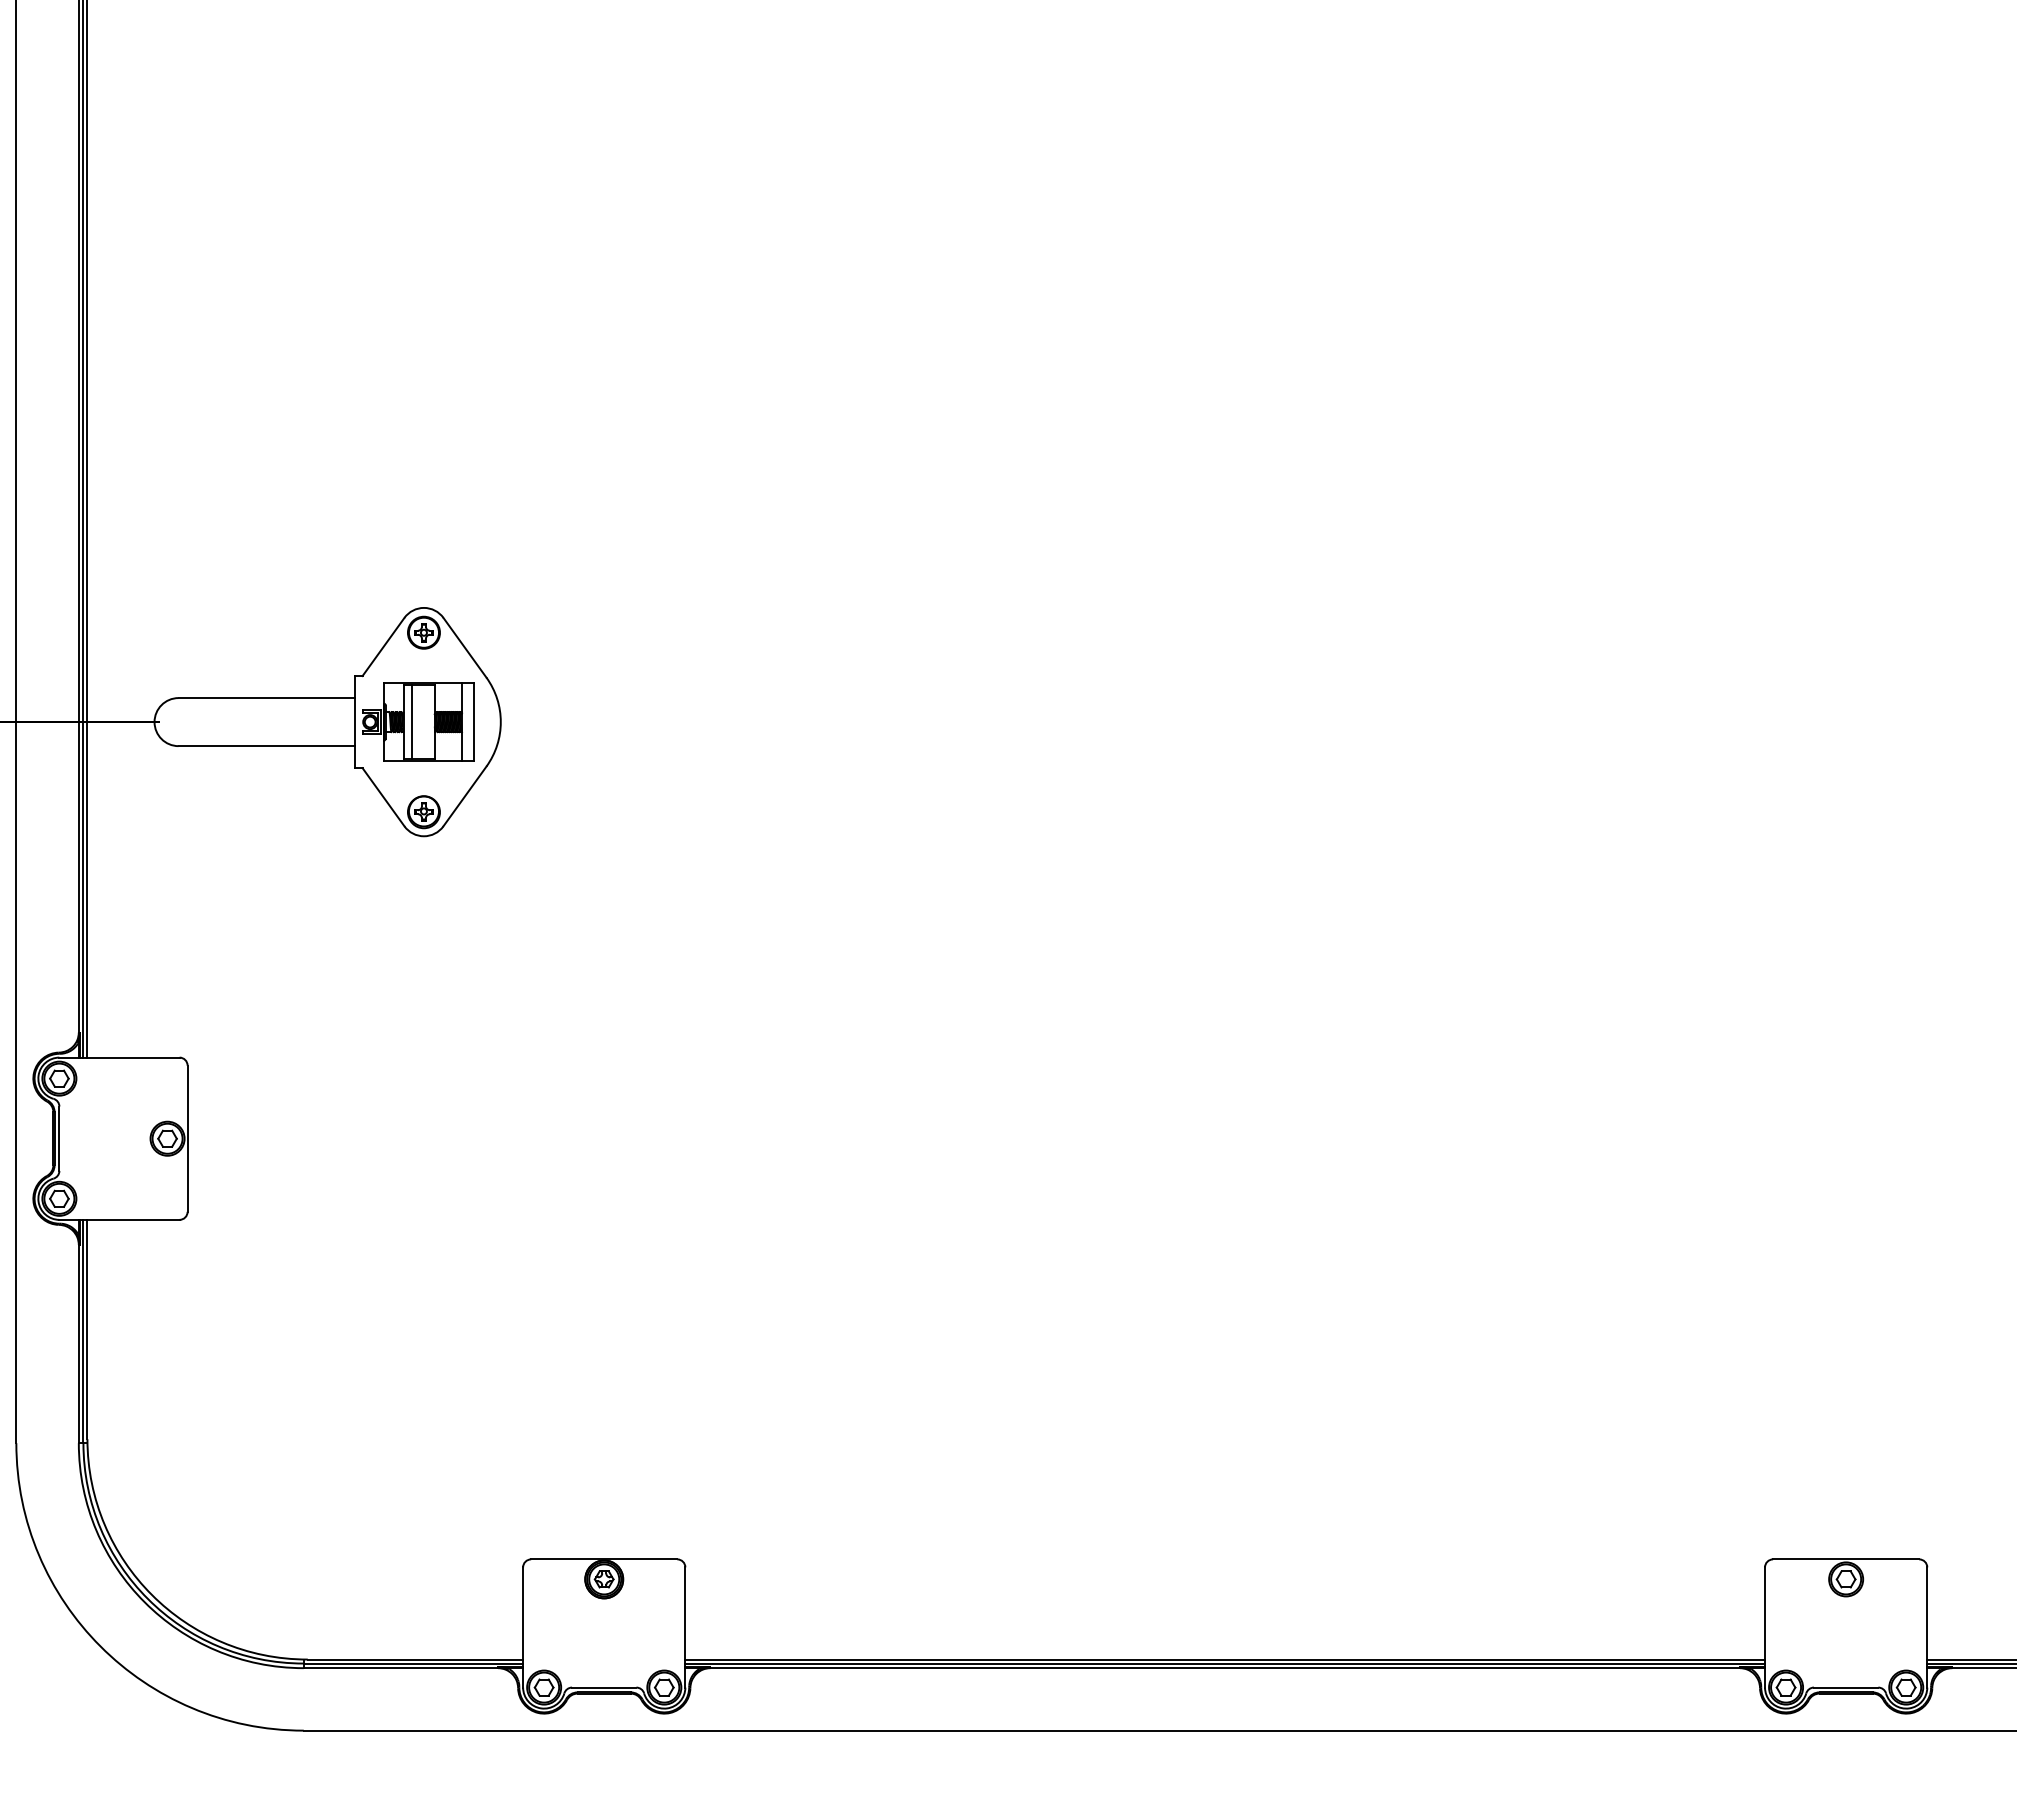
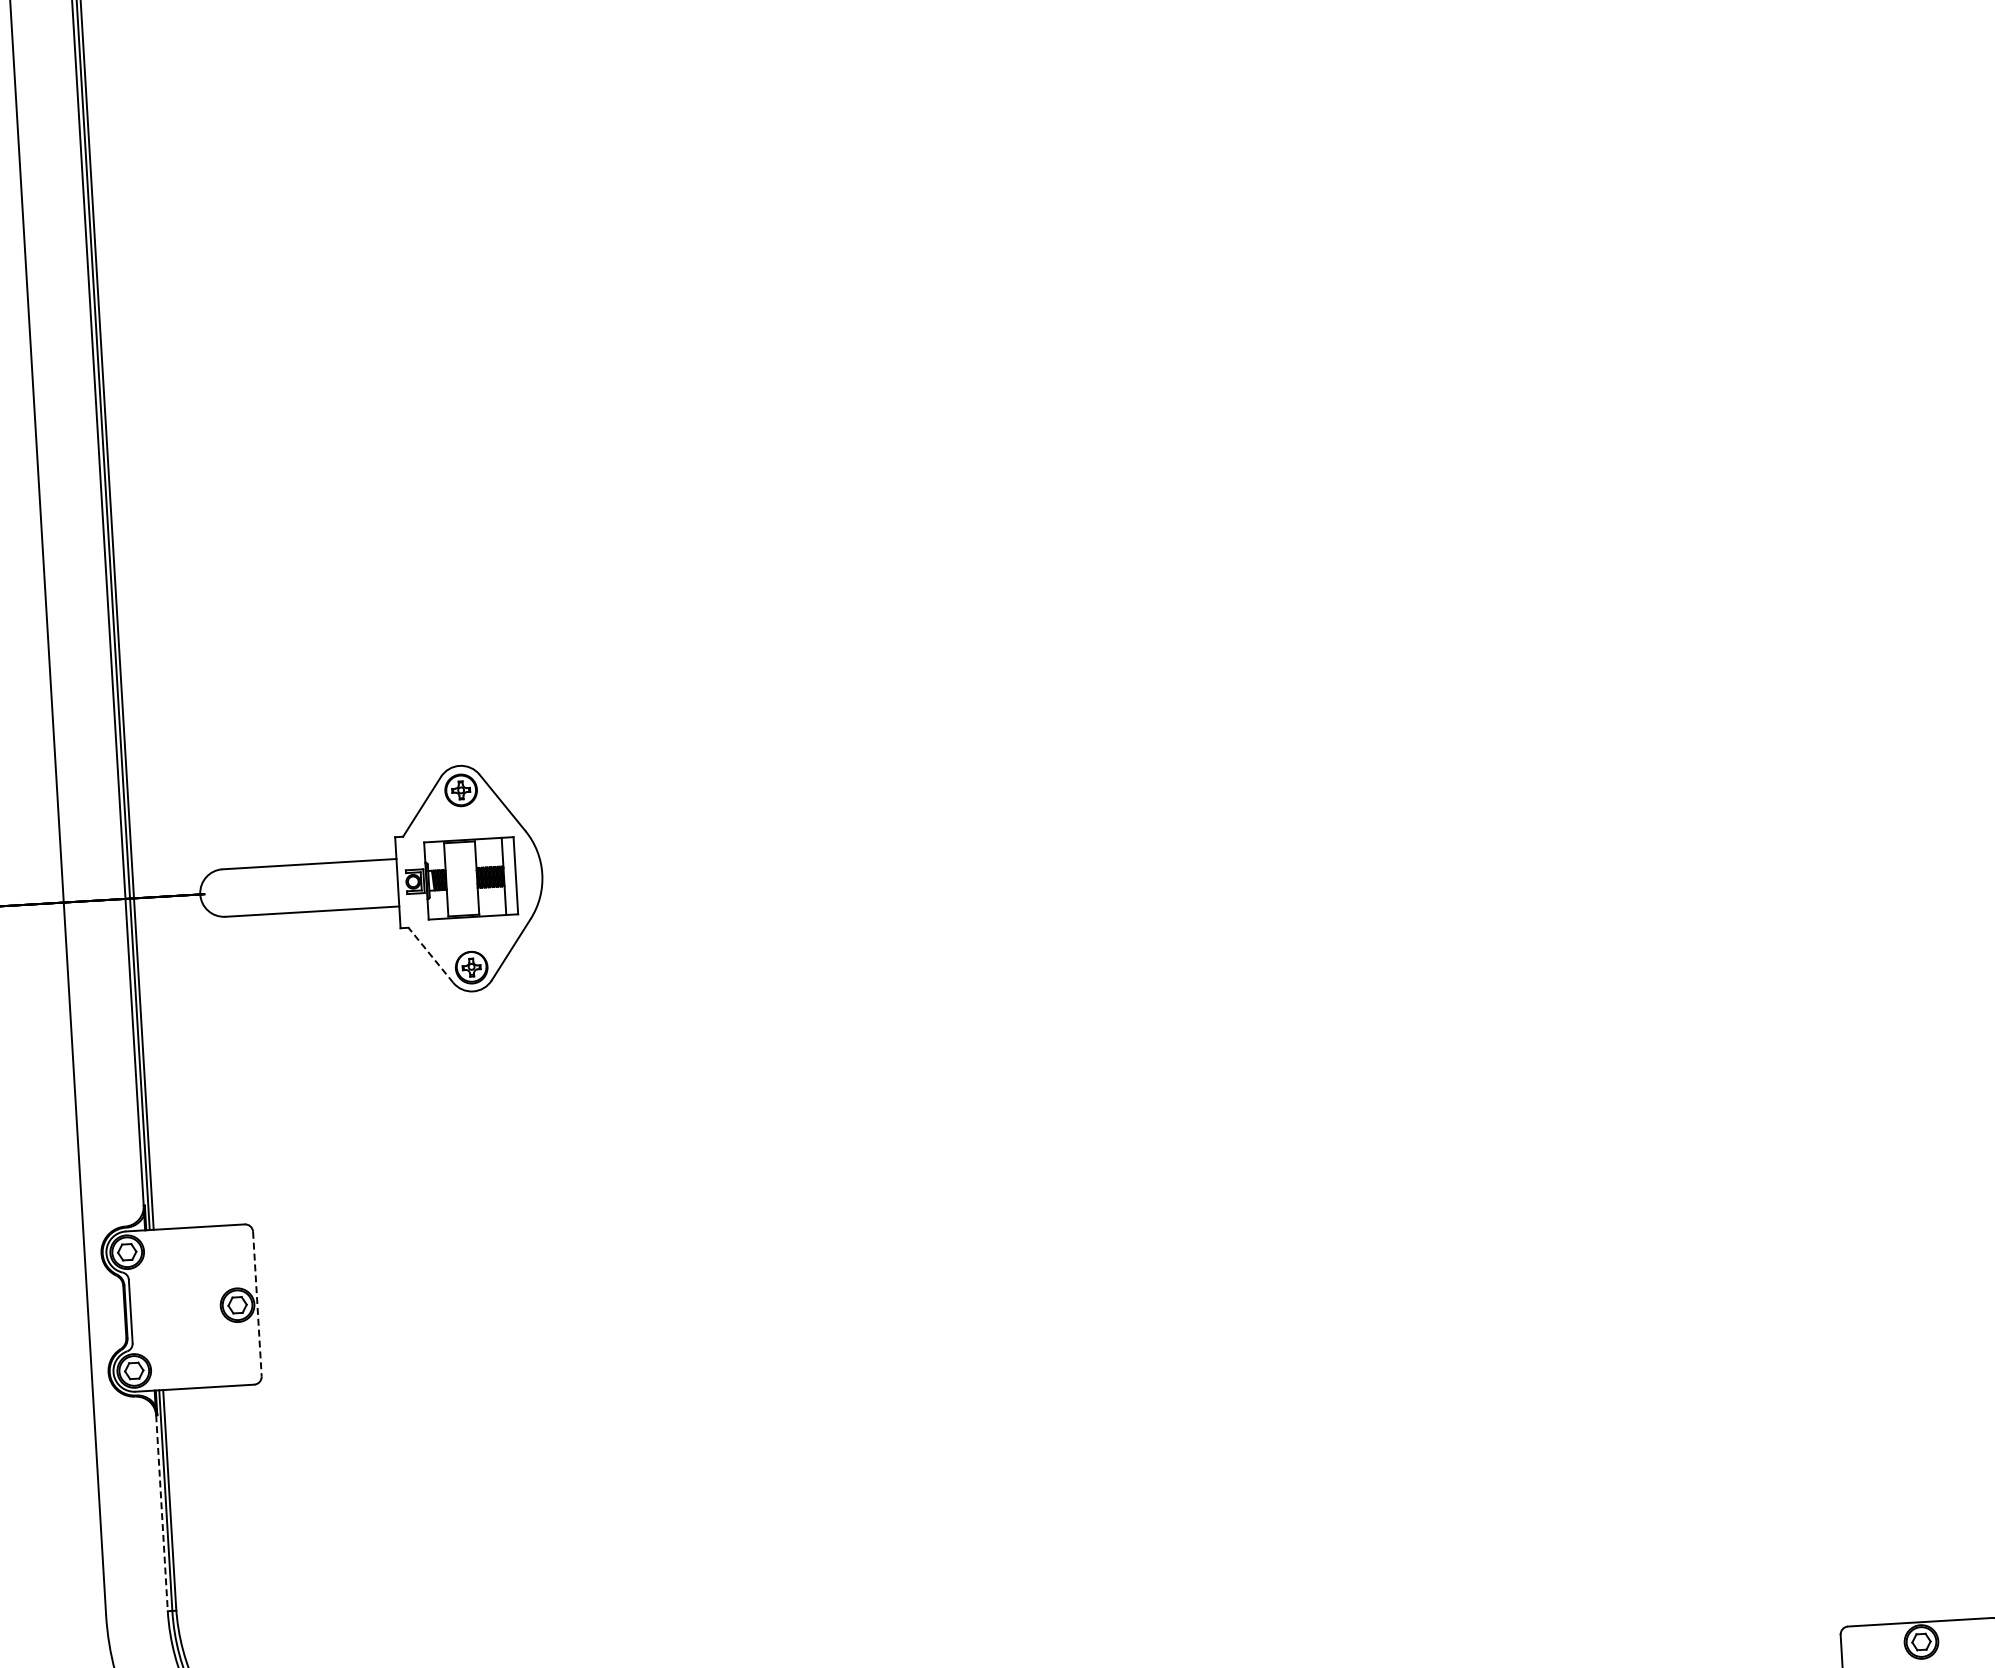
line: (411, 722) -> (454, 879), removed
line: (383, 797) -> (430, 955), solid -> dashed
line: (187, 1139) -> (257, 1304), solid -> dashed
line: (78, 1344) -> (161, 1513), solid -> dashed

